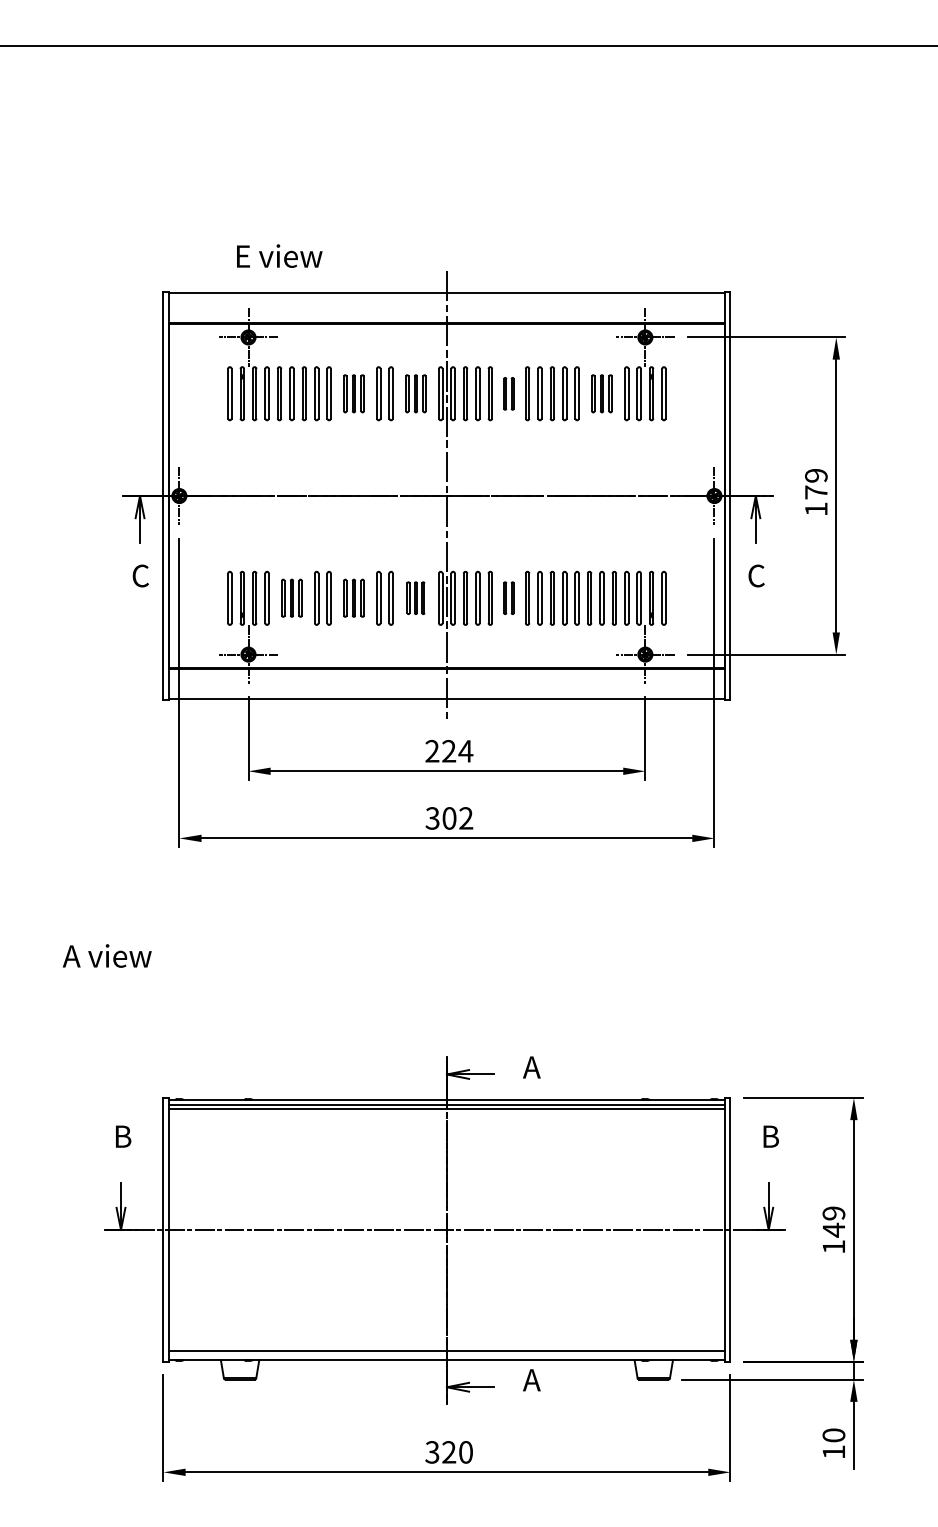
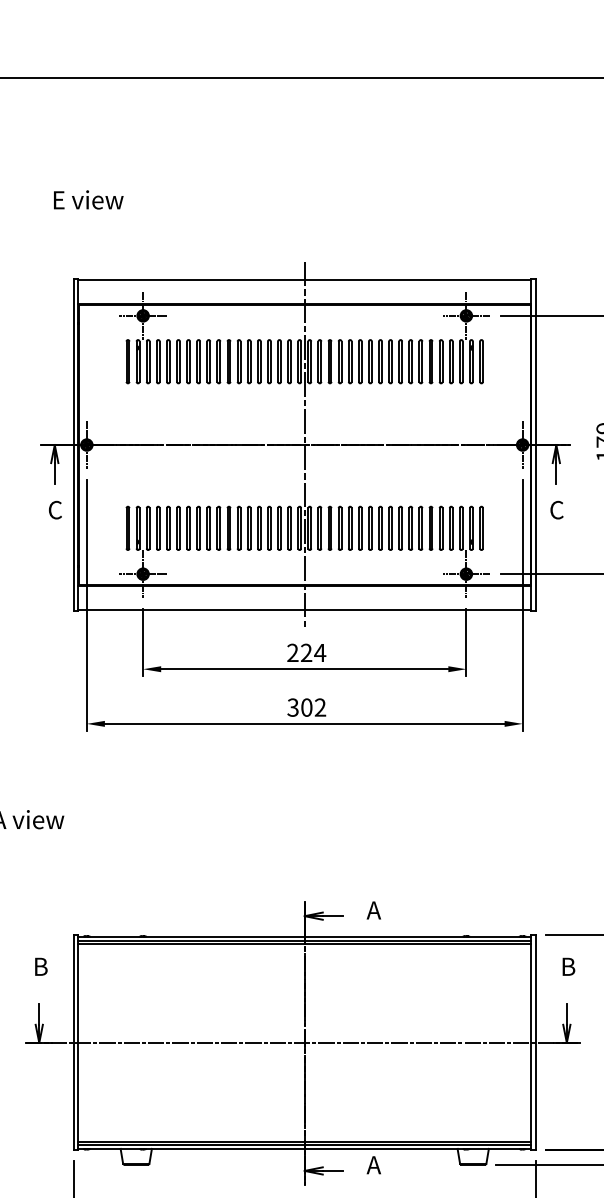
text: (279, 255) -> (88, 199), moved
part: (353, 393) -> (228, 361), size x1.43
part: (415, 393) -> (279, 361), size x1.43
part: (508, 393) -> (354, 361), size x1.67
part: (601, 393) -> (430, 361), size x1.43
part: (291, 597) -> (178, 527), size x1.43
part: (353, 597) -> (228, 527), size x1.43
part: (415, 597) -> (279, 527), size x1.67
part: (508, 597) -> (354, 527), size x1.67
line: (446, 1354) -> (304, 1144), added

